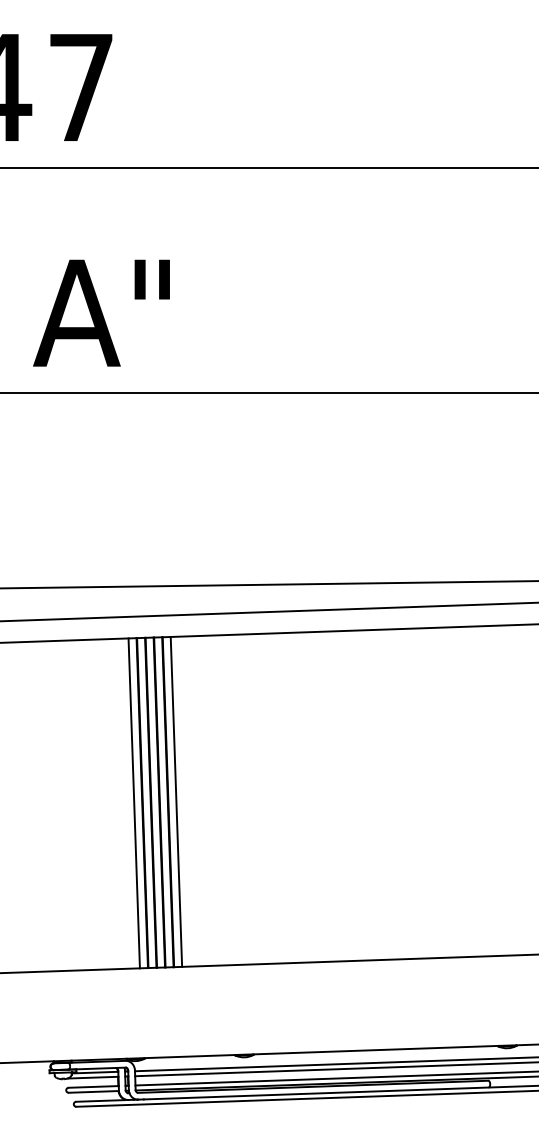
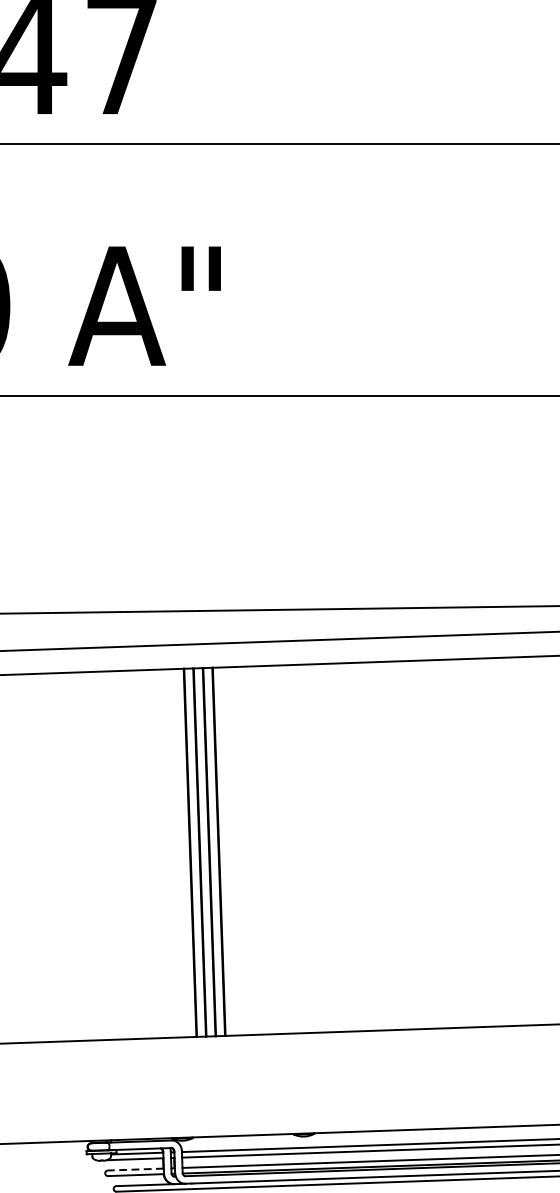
line: (176, 801) -> (228, 851), removed
line: (133, 803) -> (180, 853), removed
line: (93, 1086) -> (135, 1169), solid -> dashed

